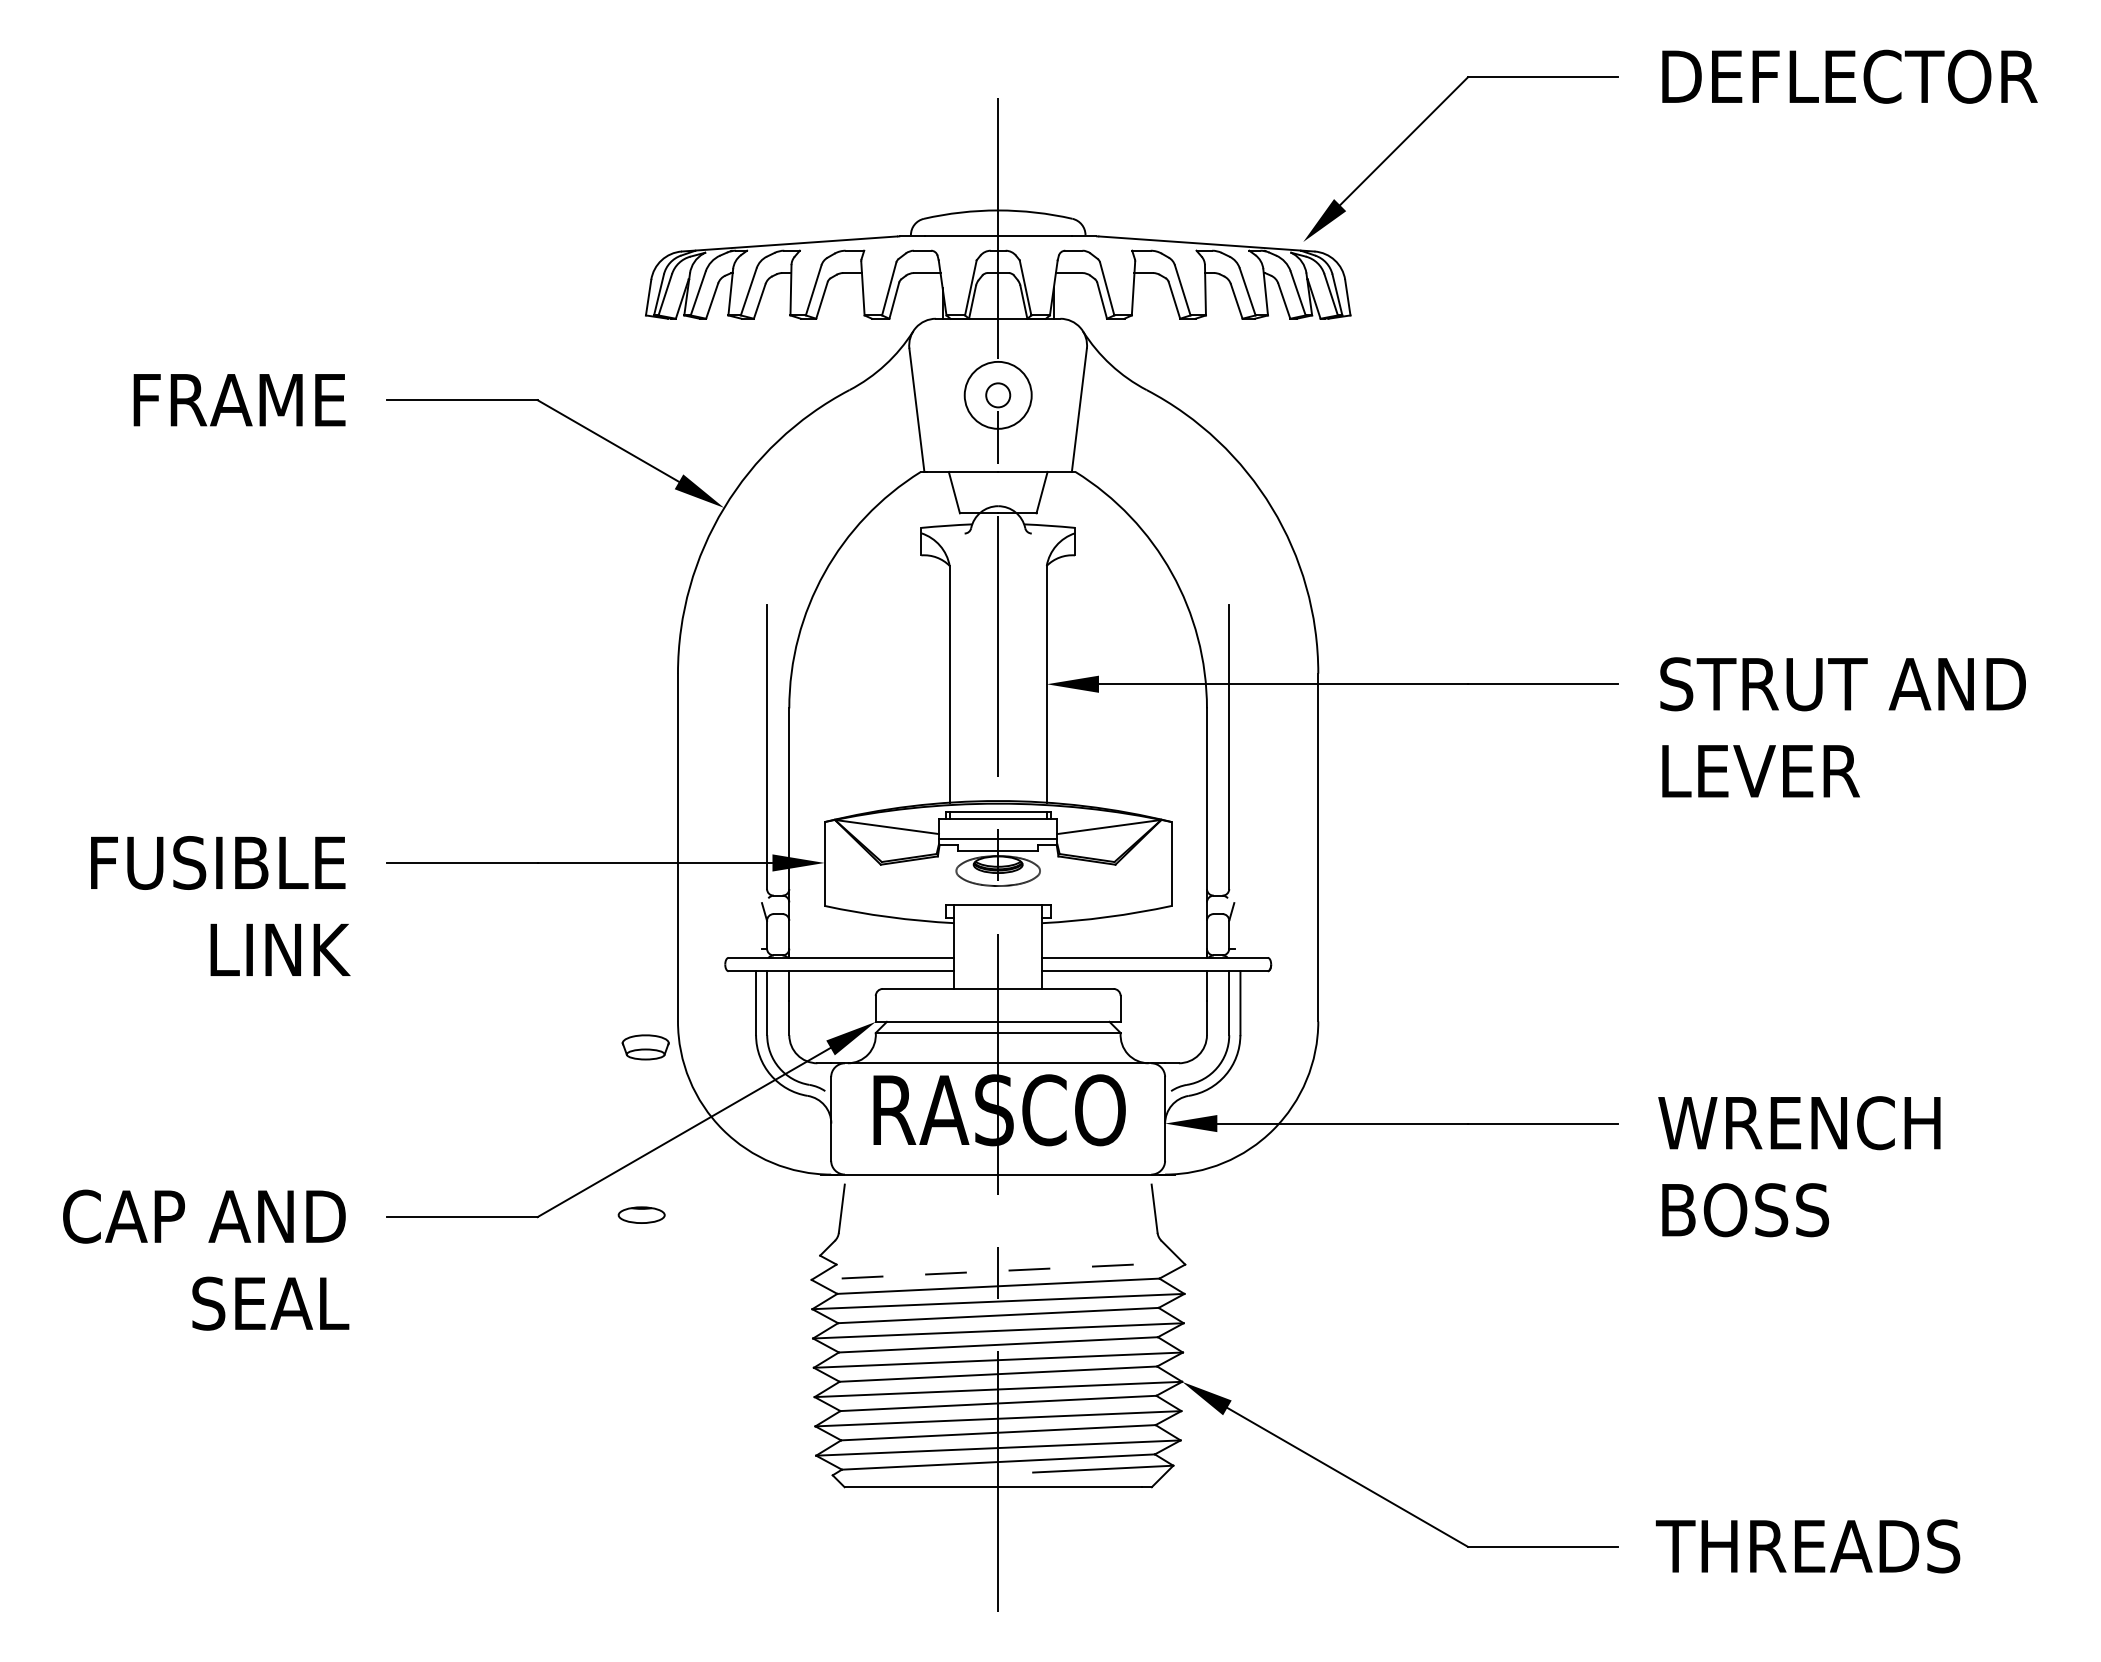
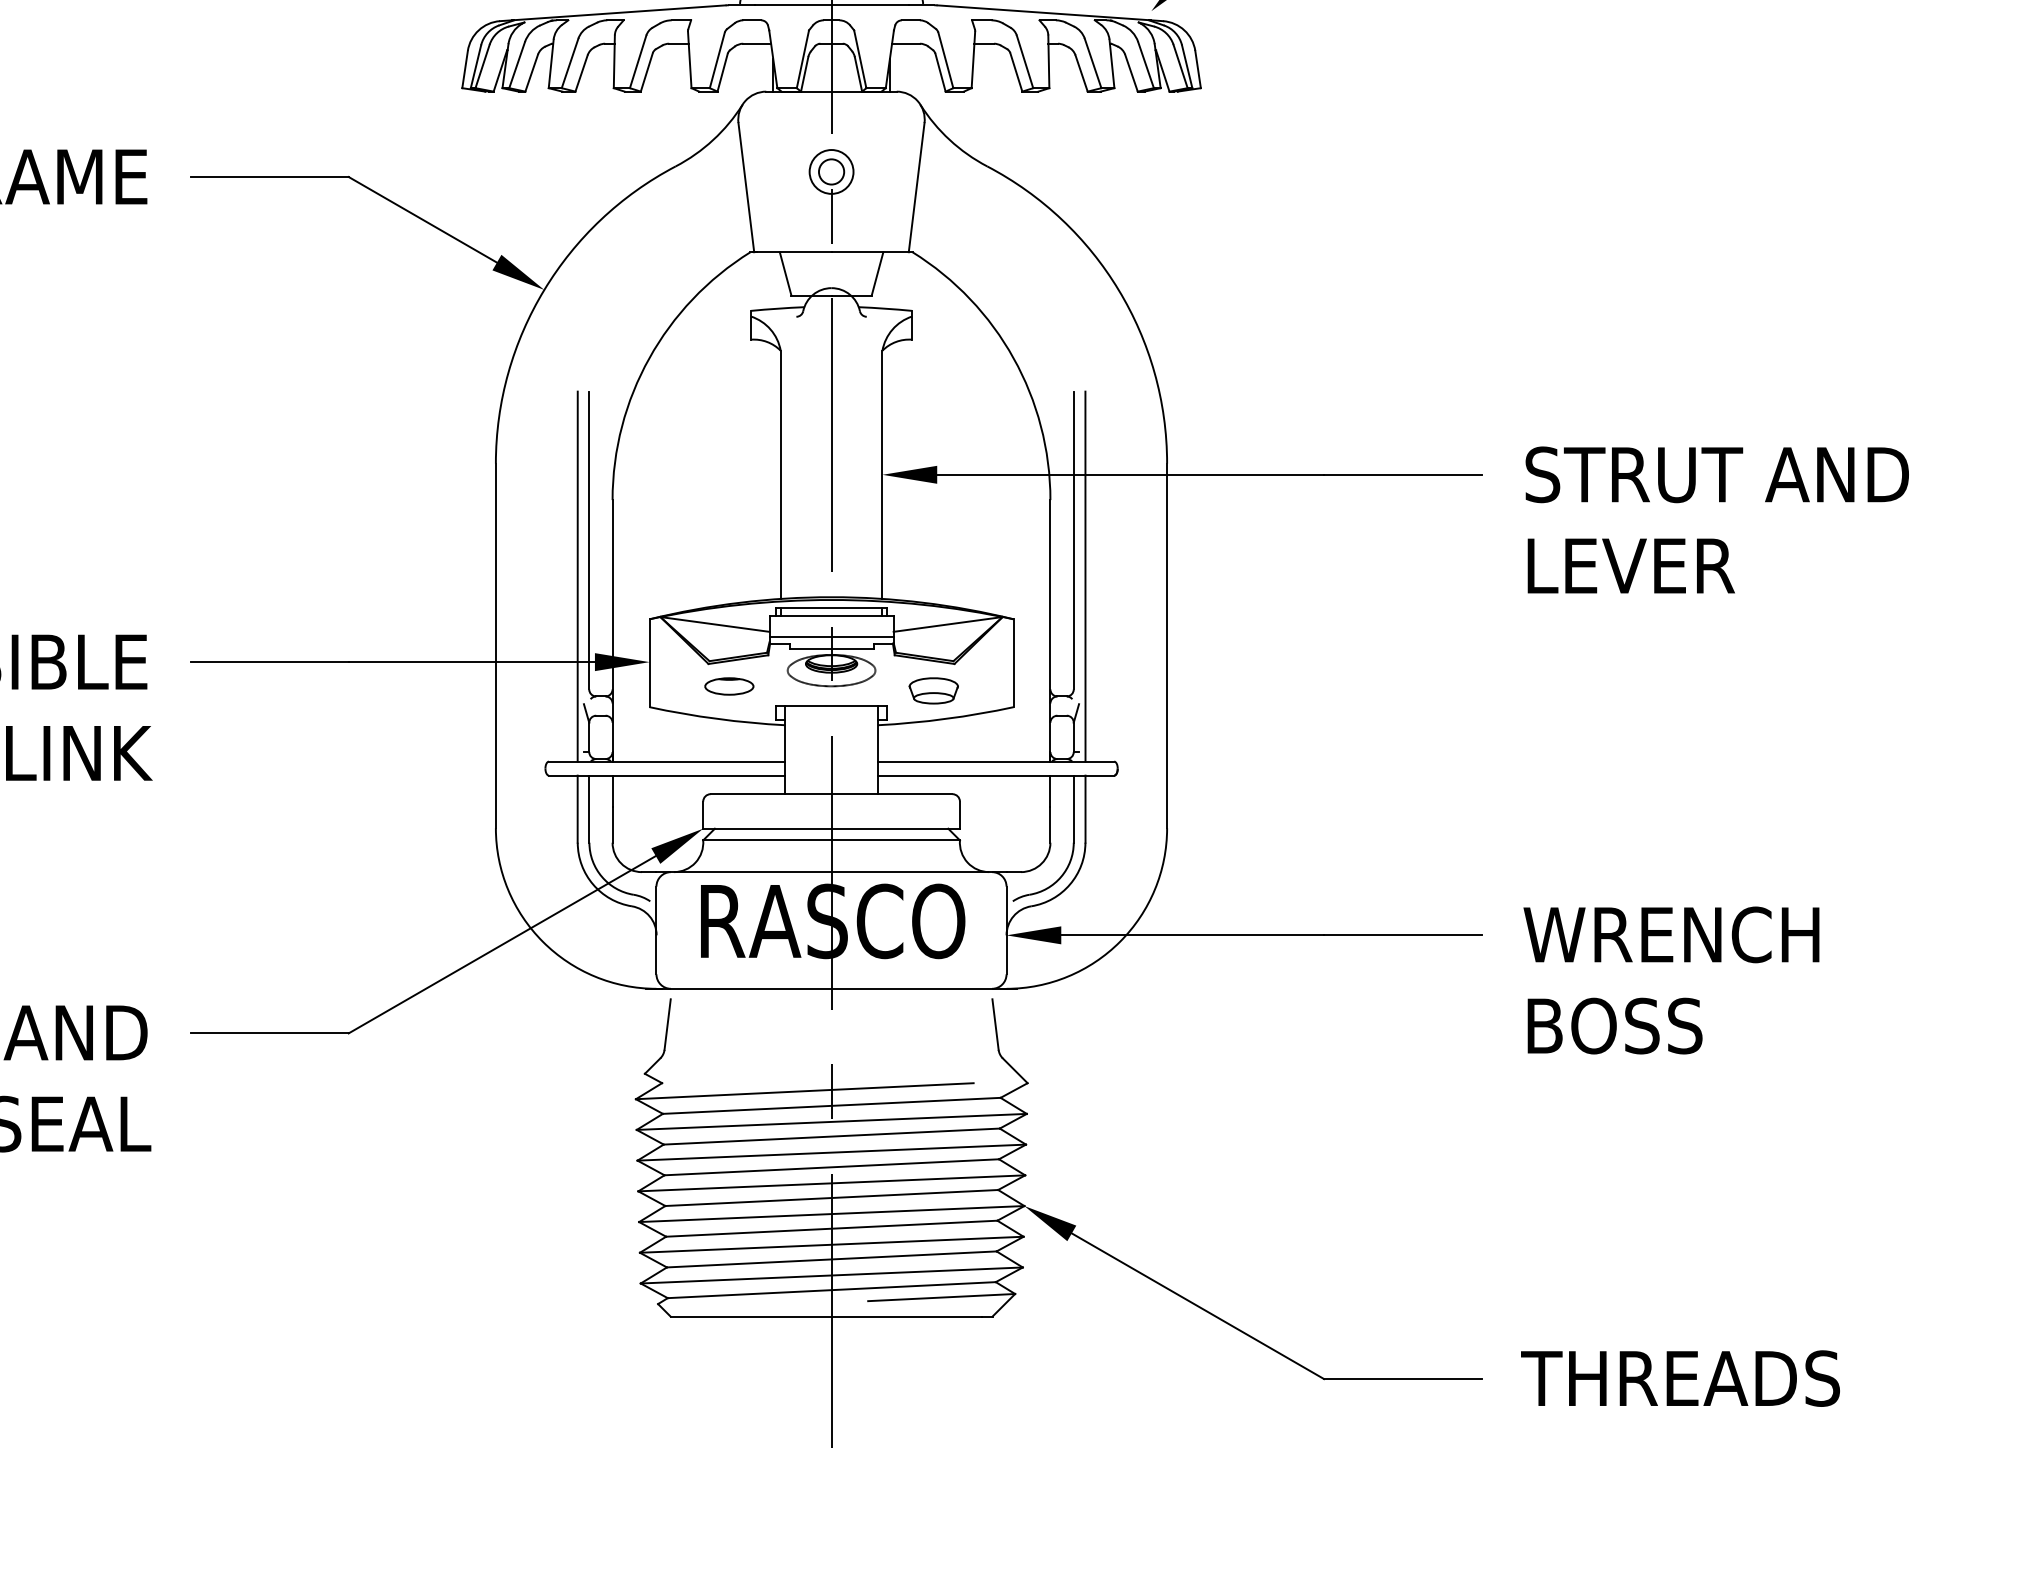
circle: (998, 395) -> (831, 172), size x0.62
line: (756, 780) -> (578, 575), added
line: (1240, 780) -> (1085, 575), added
part: (645, 1047) -> (933, 691), moved
part: (641, 1214) -> (729, 685), moved
line: (972, 1272) -> (804, 1091), dashed -> solid

